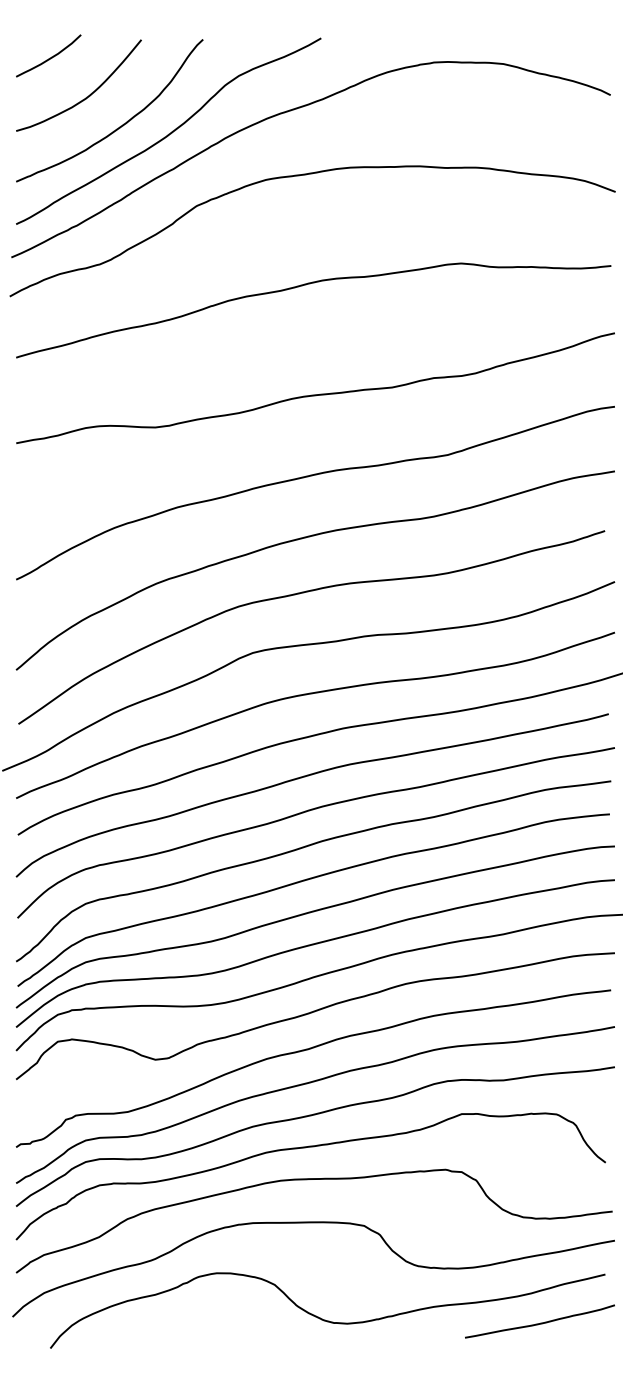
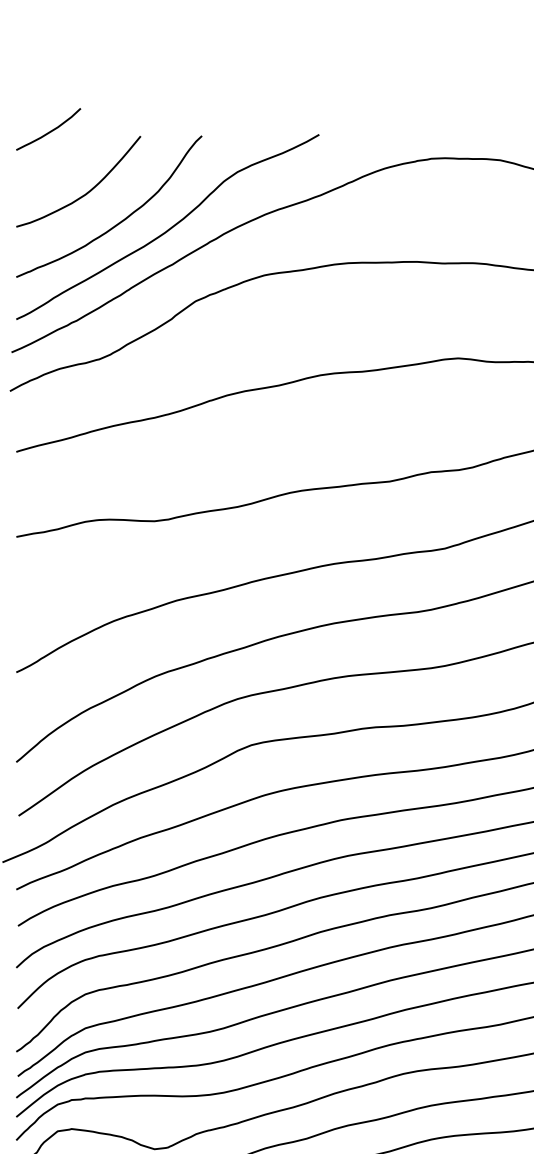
curve: (50, 57) -> (50, 130), moved

